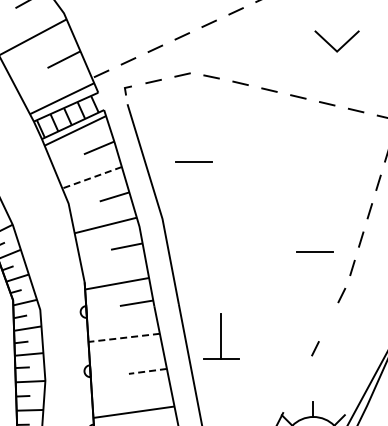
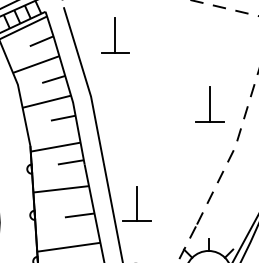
line: (193, 139) -> (115, 34), added
line: (92, 177) -> (36, 64), dashed -> solid
line: (314, 229) -> (209, 104), added
line: (328, 321) -> (220, 176), added
part: (221, 336) -> (137, 203), moved
line: (124, 337) -> (61, 189), dashed -> solid
line: (147, 371) -> (79, 215), dashed -> solid
line: (298, 382) -> (197, 224), added

